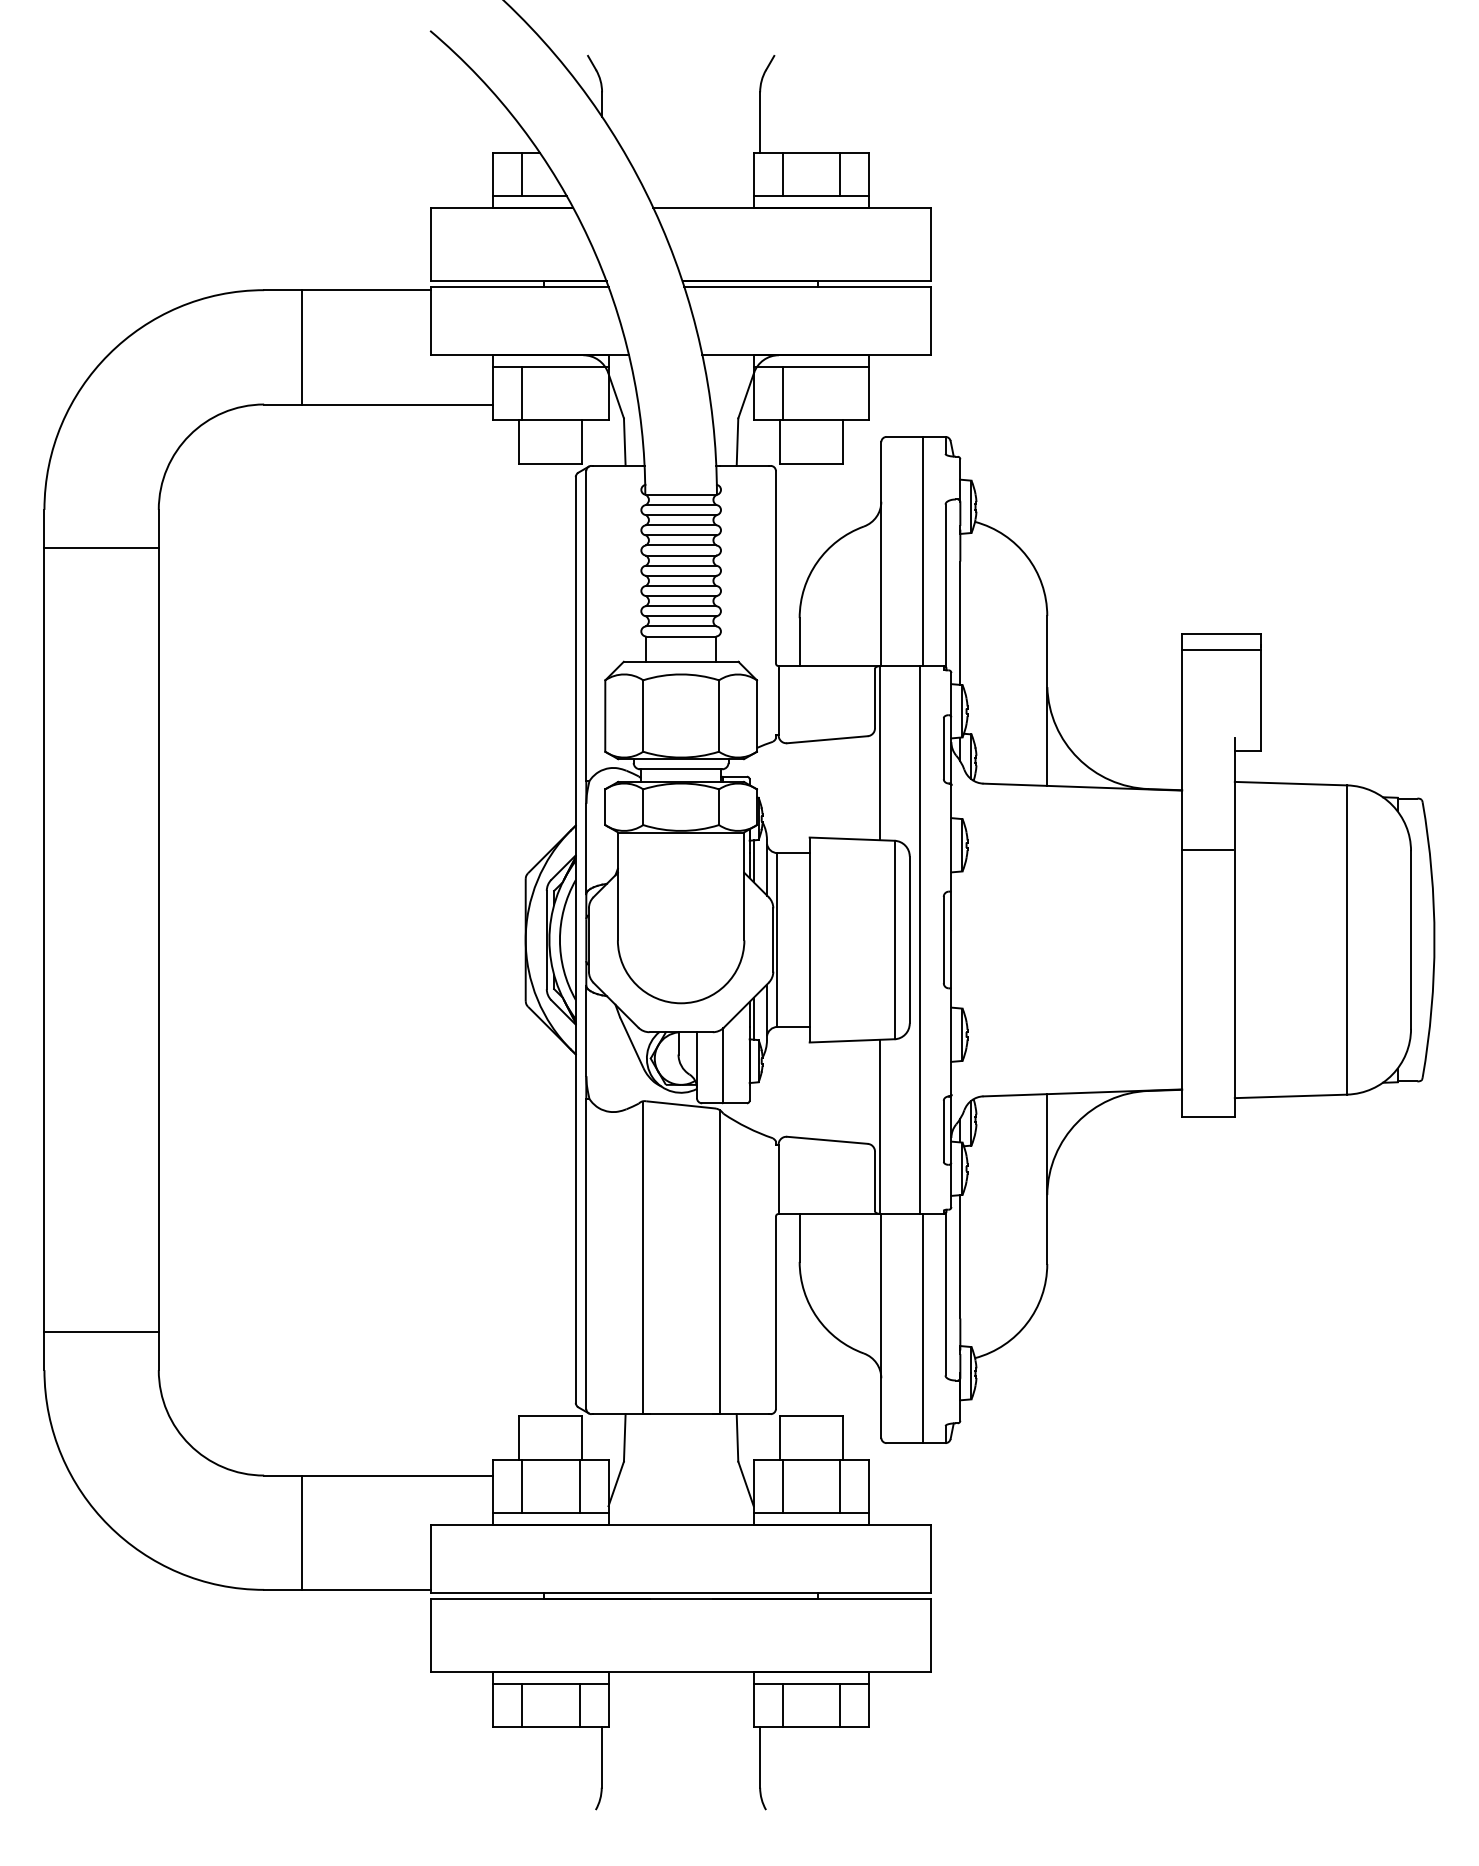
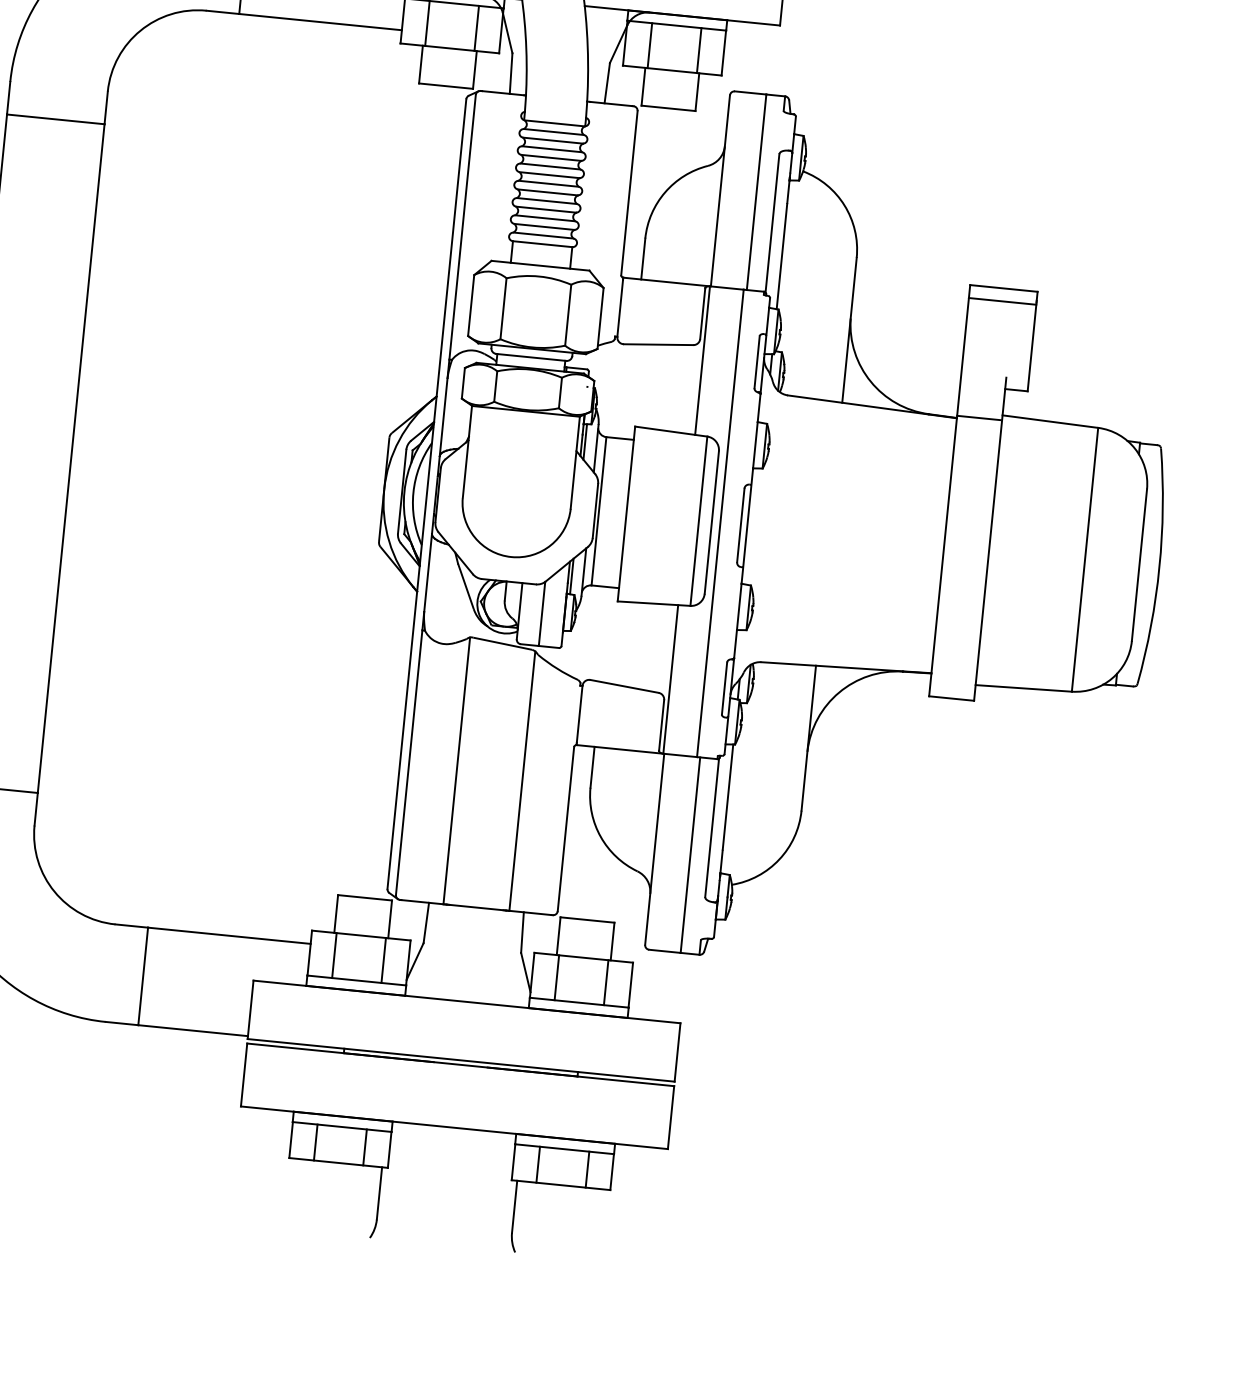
line: (579, 393) -> (476, 28), added
line: (840, 393) -> (699, 50), added
line: (1207, 849) -> (978, 417), moved

